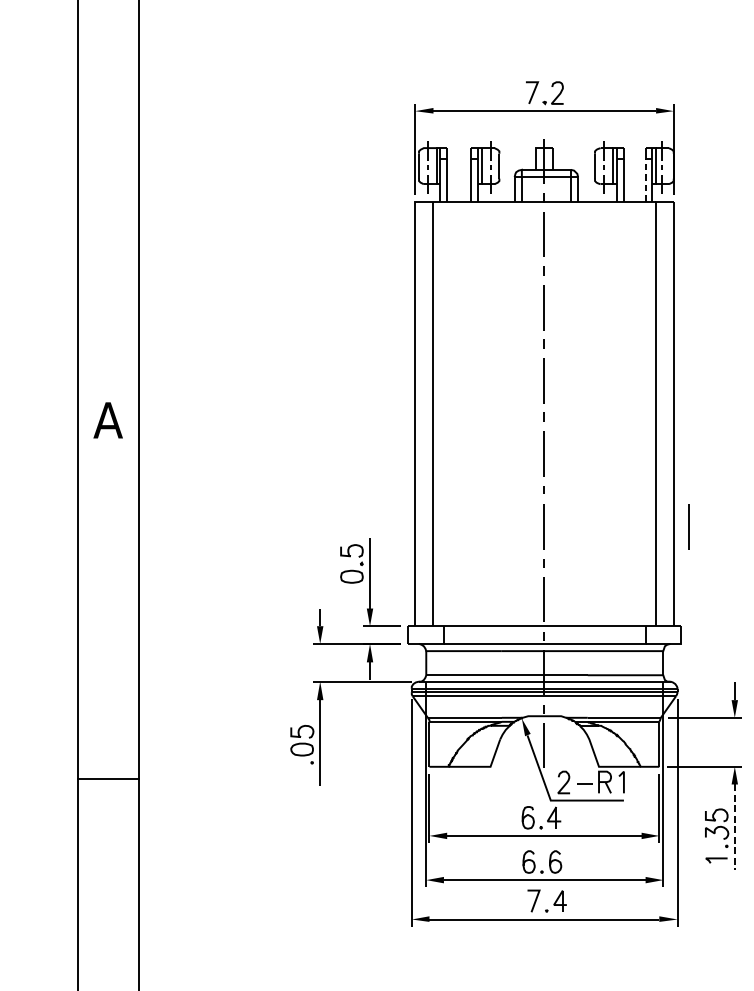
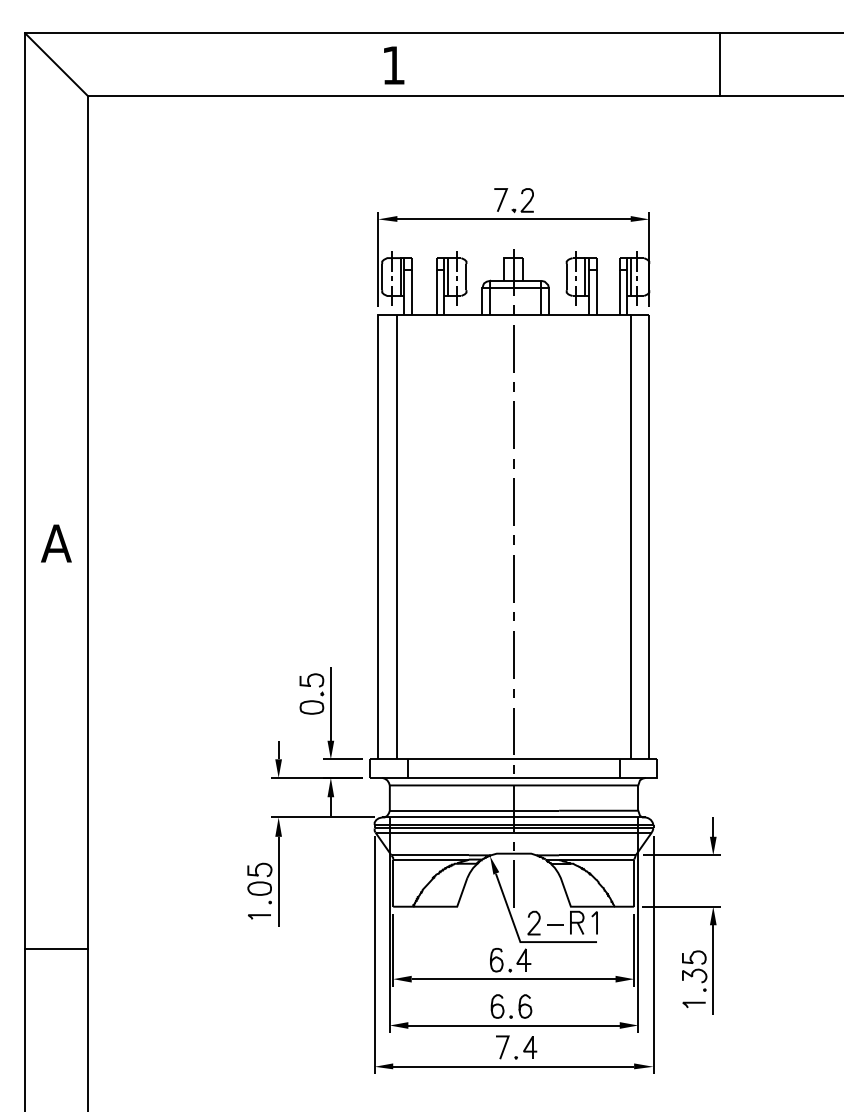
line: (645, 179) -> (619, 291), dashed -> solid
line: (689, 526) -> (665, 654), removed
line: (301, 776) -> (259, 916), added
line: (108, 779) -> (56, 949), moved
line: (735, 826) -> (713, 969), dashed -> solid

